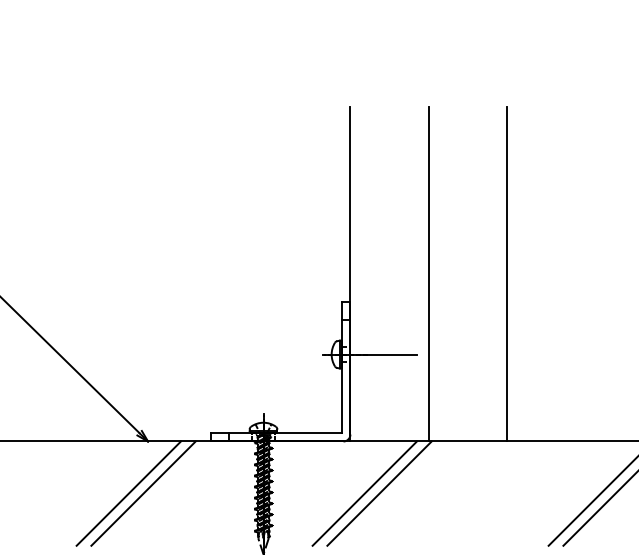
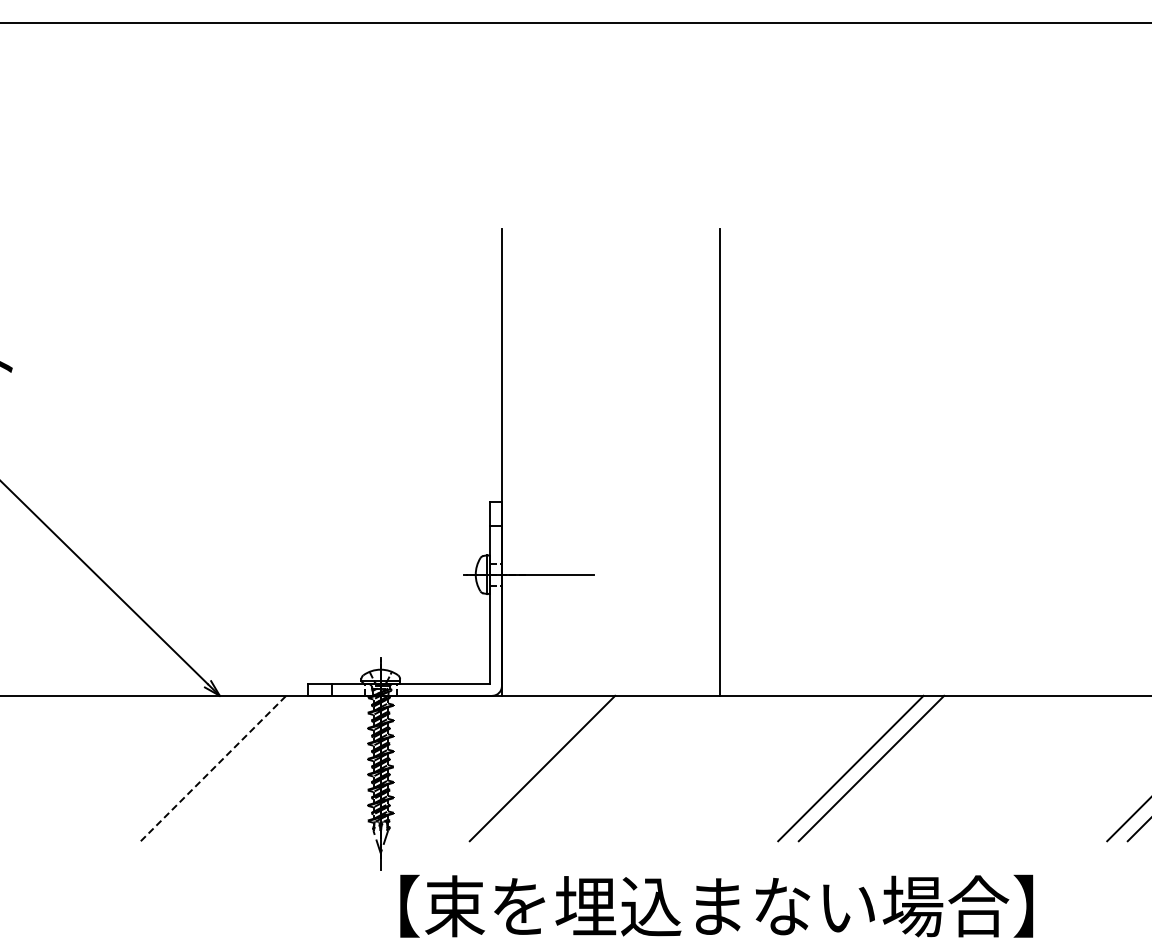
line: (428, 274) -> (610, 462), removed
line: (128, 493) -> (192, 768), removed
line: (143, 493) -> (213, 768), solid -> dashed
line: (364, 493) -> (521, 768), removed

